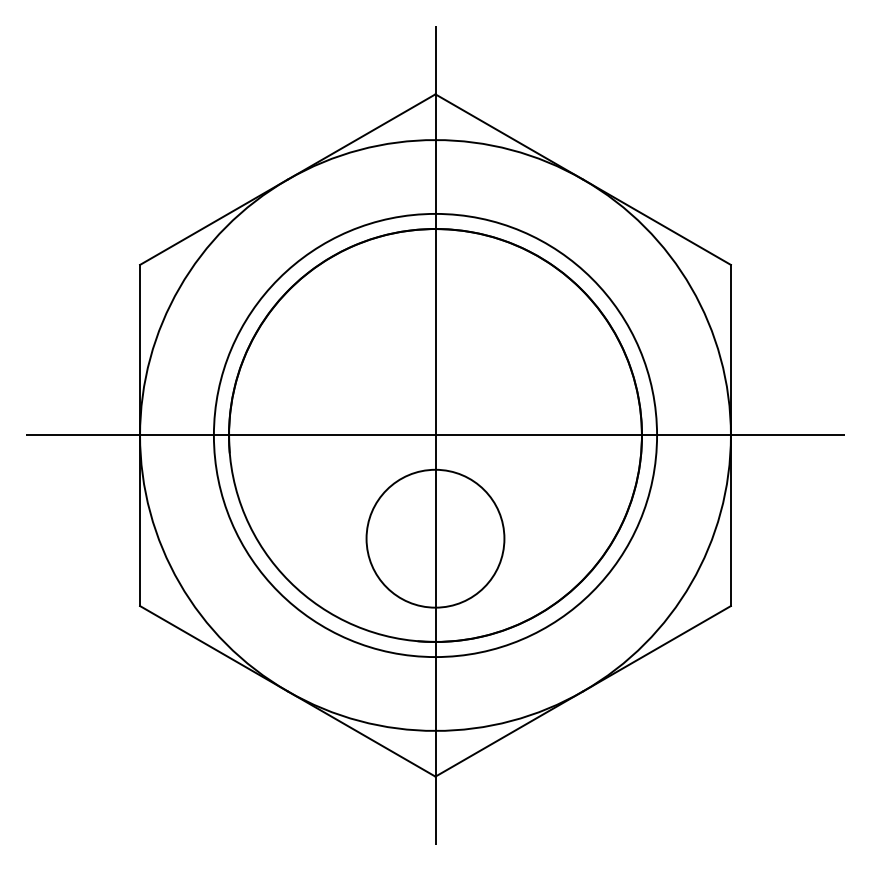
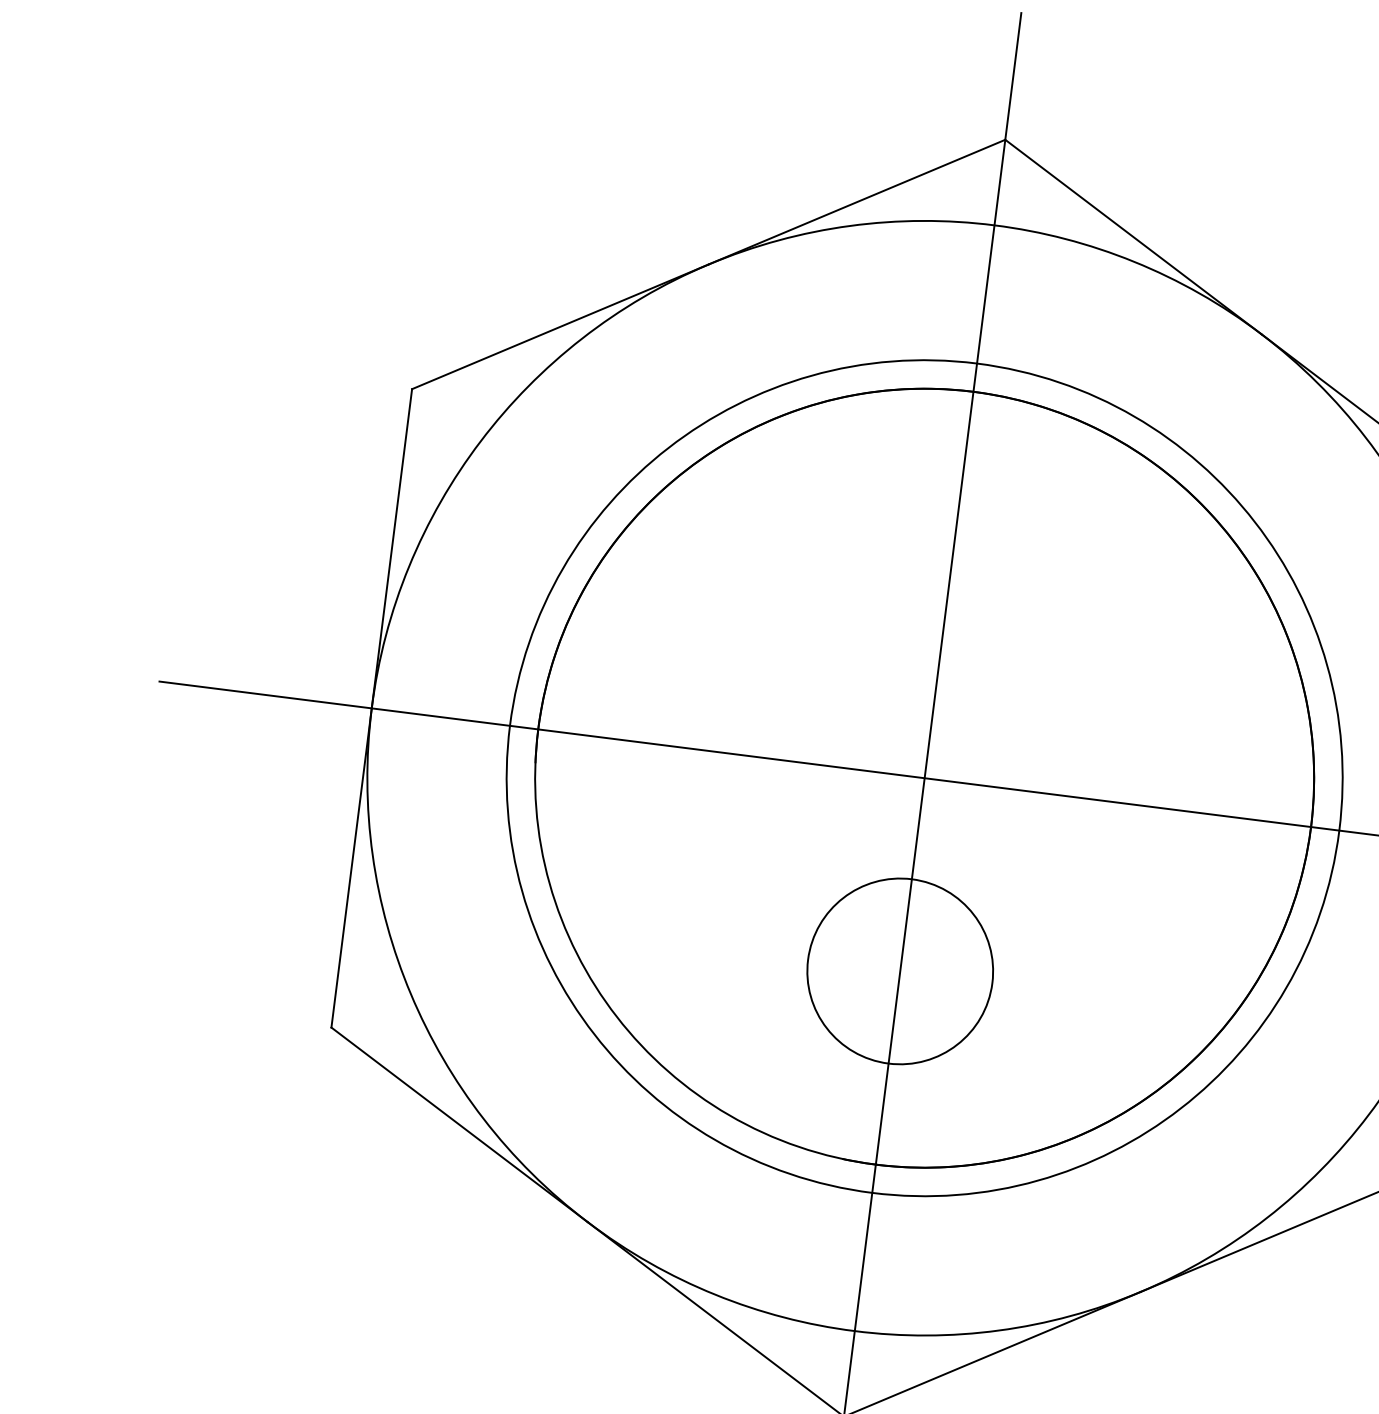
circle: (435, 538) -> (900, 970), size x0.71

